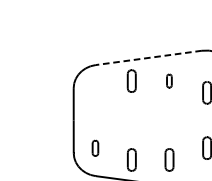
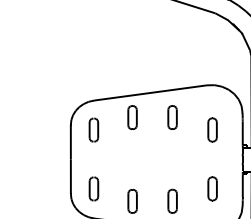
line: (148, 57) -> (150, 92), dashed -> solid
part: (169, 81) -> (172, 117), size x1.67
part: (95, 92) -> (93, 129), added
part: (95, 147) -> (93, 188), size x1.43

